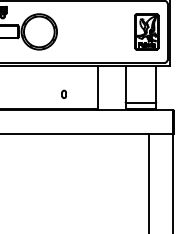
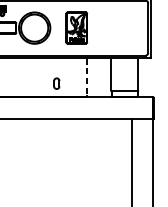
part: (146, 31) -> (76, 27), moved
line: (98, 87) -> (87, 77), solid -> dashed
part: (63, 93) -> (56, 82), size x1.6

